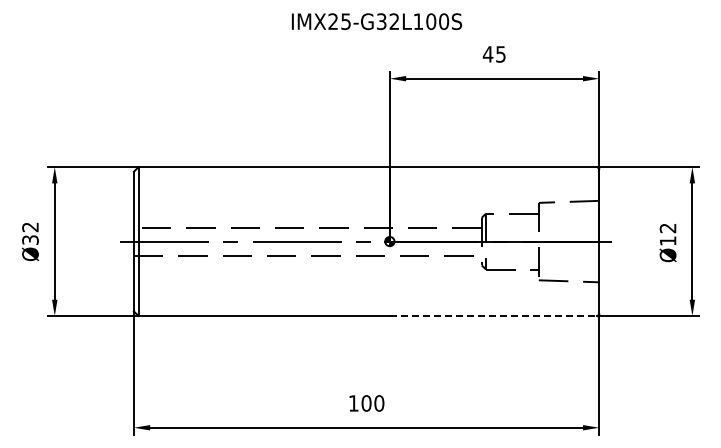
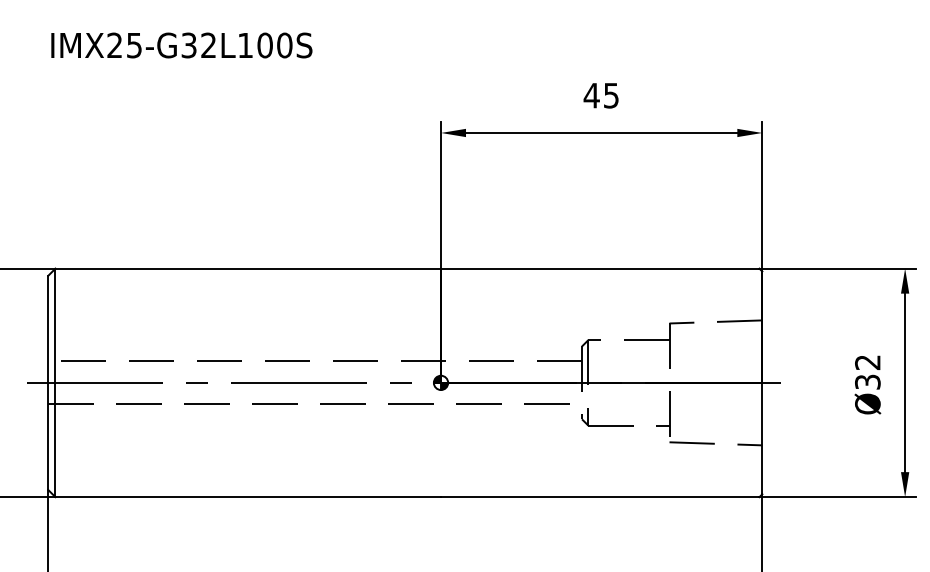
text: (376, 21) -> (181, 45), moved
text: (667, 240) -> (866, 381), Ø12 -> Ø32
line: (493, 316) -> (599, 497), dashed -> solid

